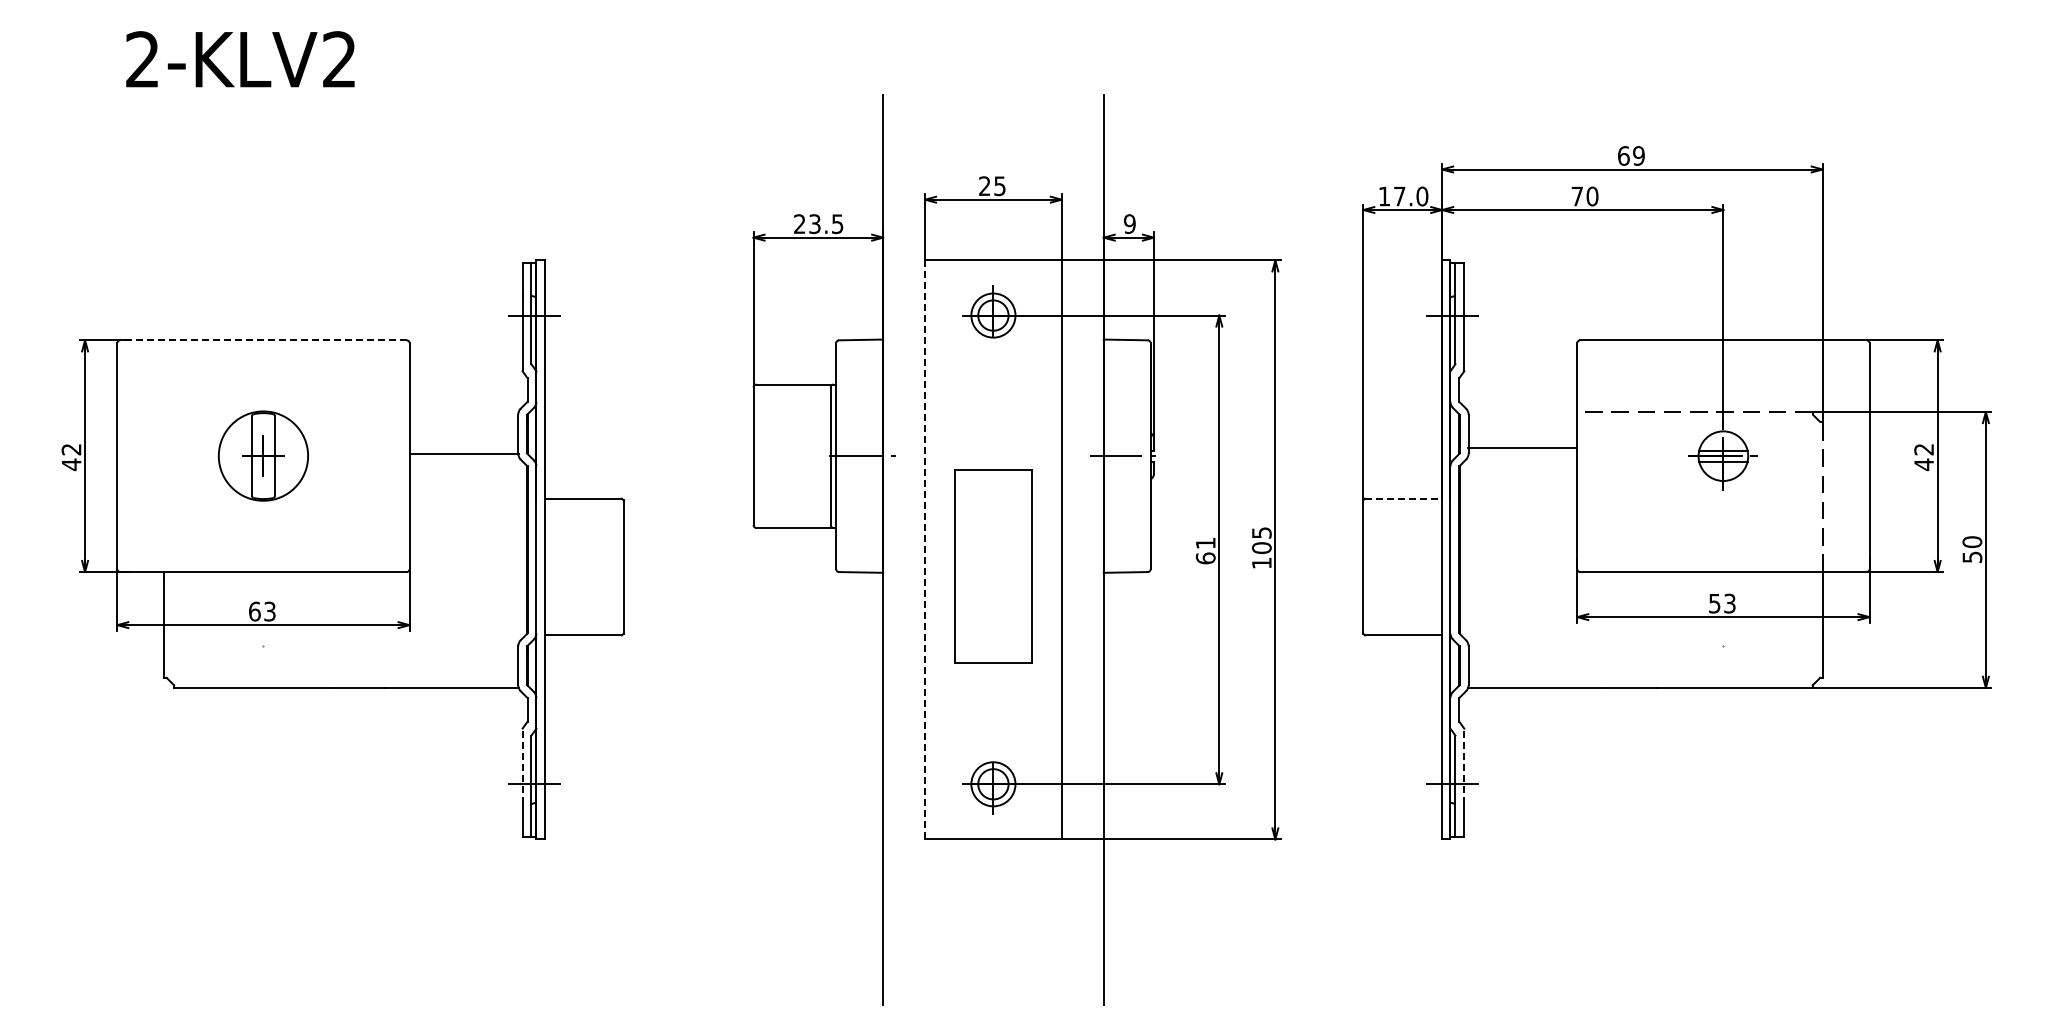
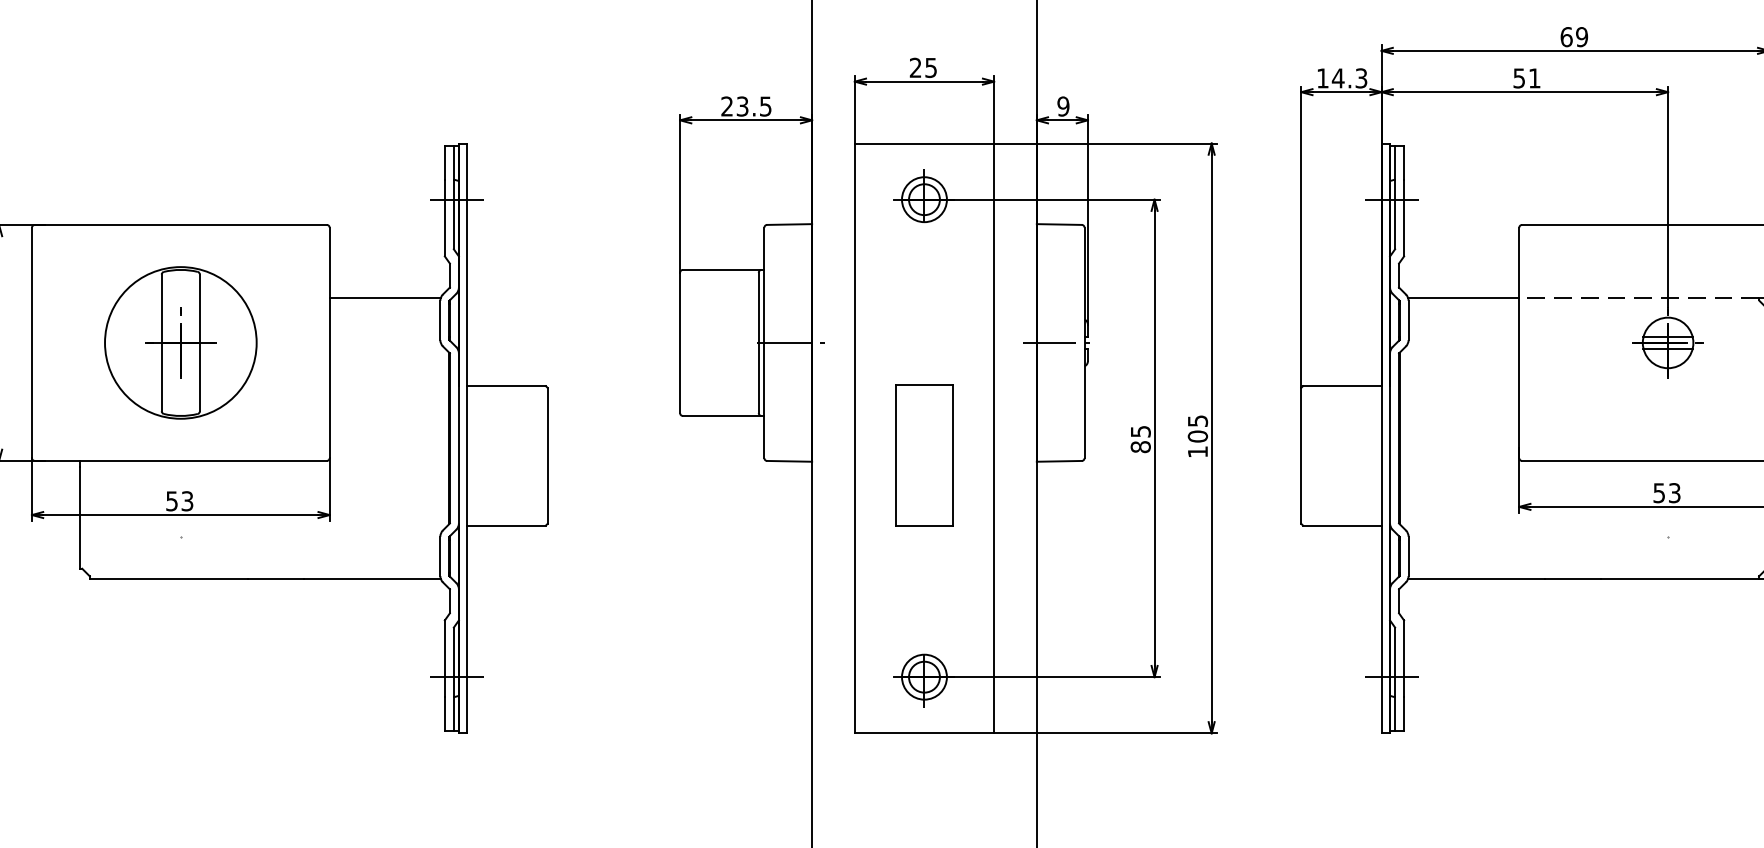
text: (1410, 196) -> (1349, 78), 17.0 -> 14.3
text: (1584, 196) -> (1526, 78), 70 -> 51
line: (262, 340) -> (179, 225), dashed -> solid
line: (1522, 448) -> (1463, 298), moved
line: (463, 454) -> (384, 298), moved
part: (263, 455) -> (180, 342), size x1.67
line: (1403, 498) -> (1342, 386), dashed -> solid
line: (925, 550) -> (855, 439), dashed -> solid
text: (1205, 550) -> (1140, 439), 61 -> 85
part: (993, 566) -> (924, 455), size x0.71
text: (254, 611) -> (171, 501), 63 -> 53
line: (522, 765) -> (444, 658), dashed -> solid
line: (1464, 765) -> (1404, 658), dashed -> solid

